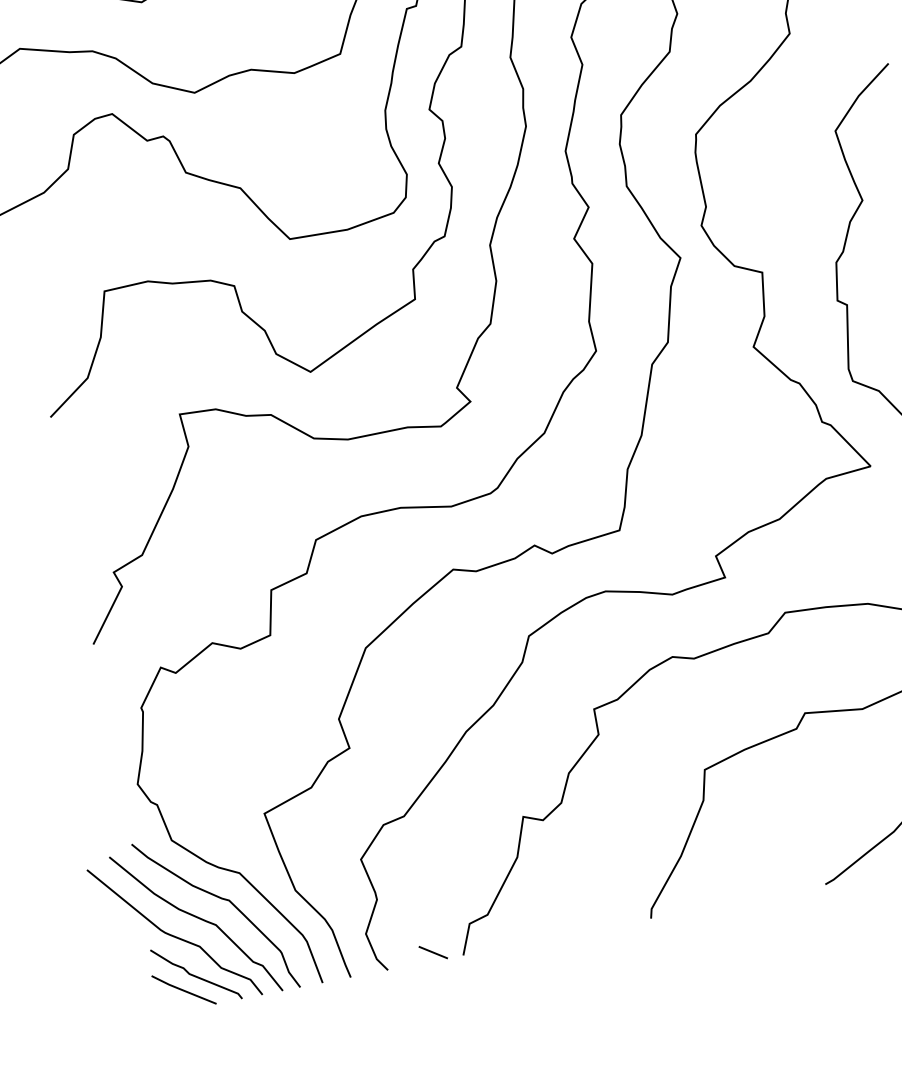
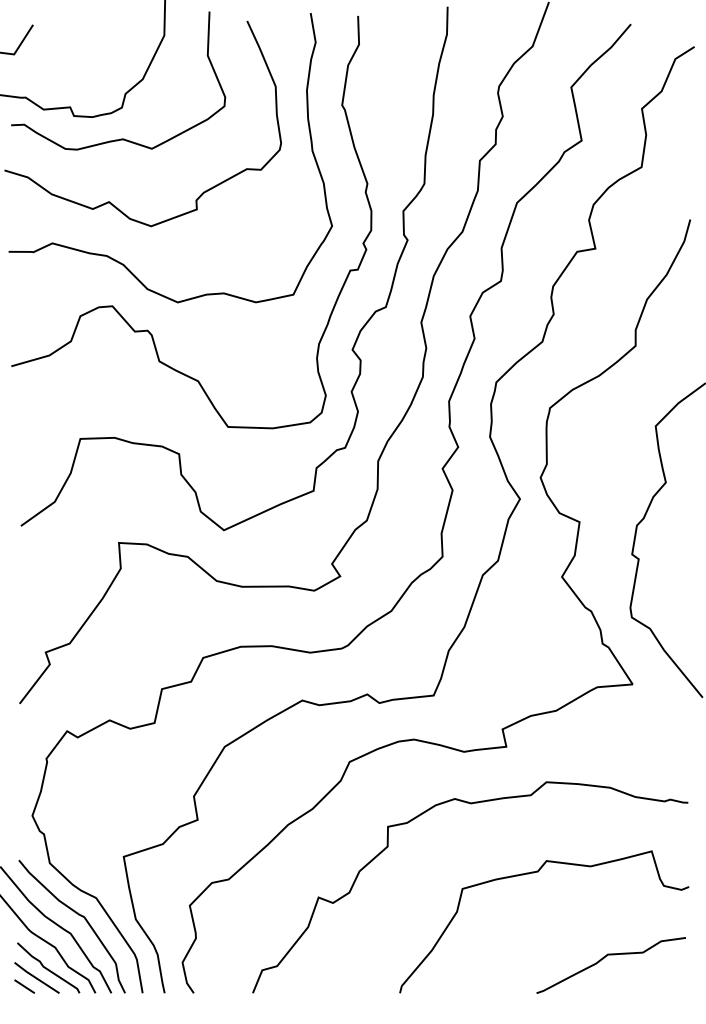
line: (433, 952) -> (24, 986), moved

